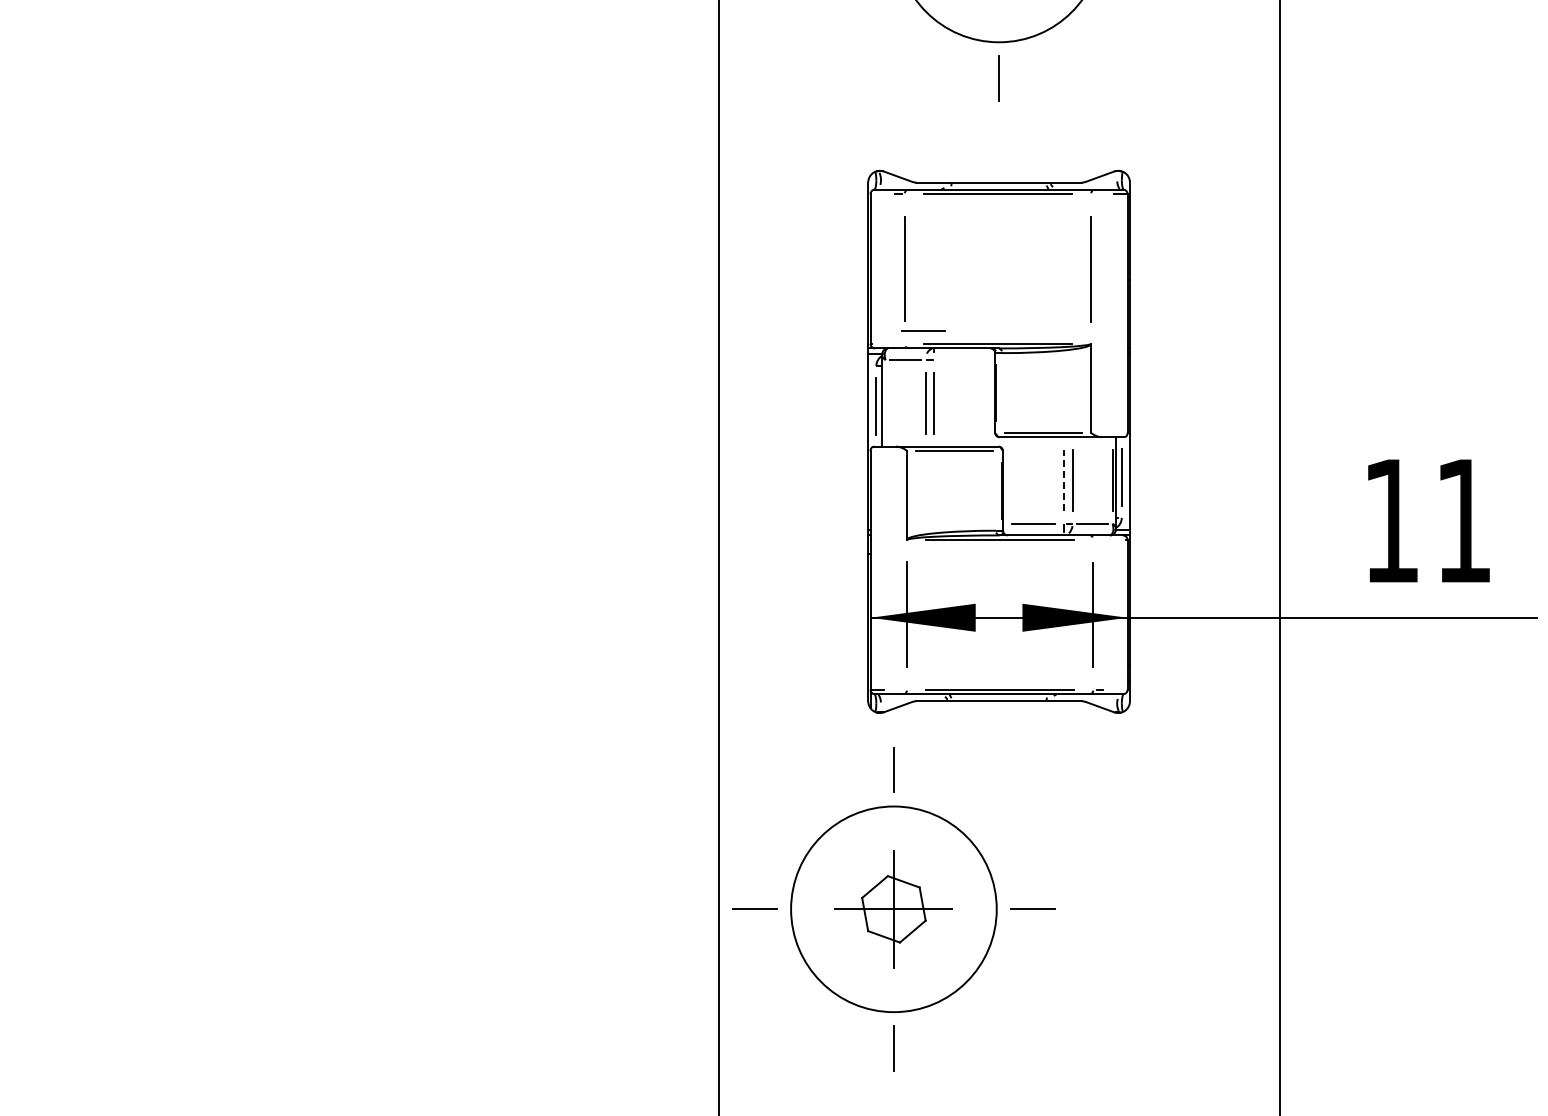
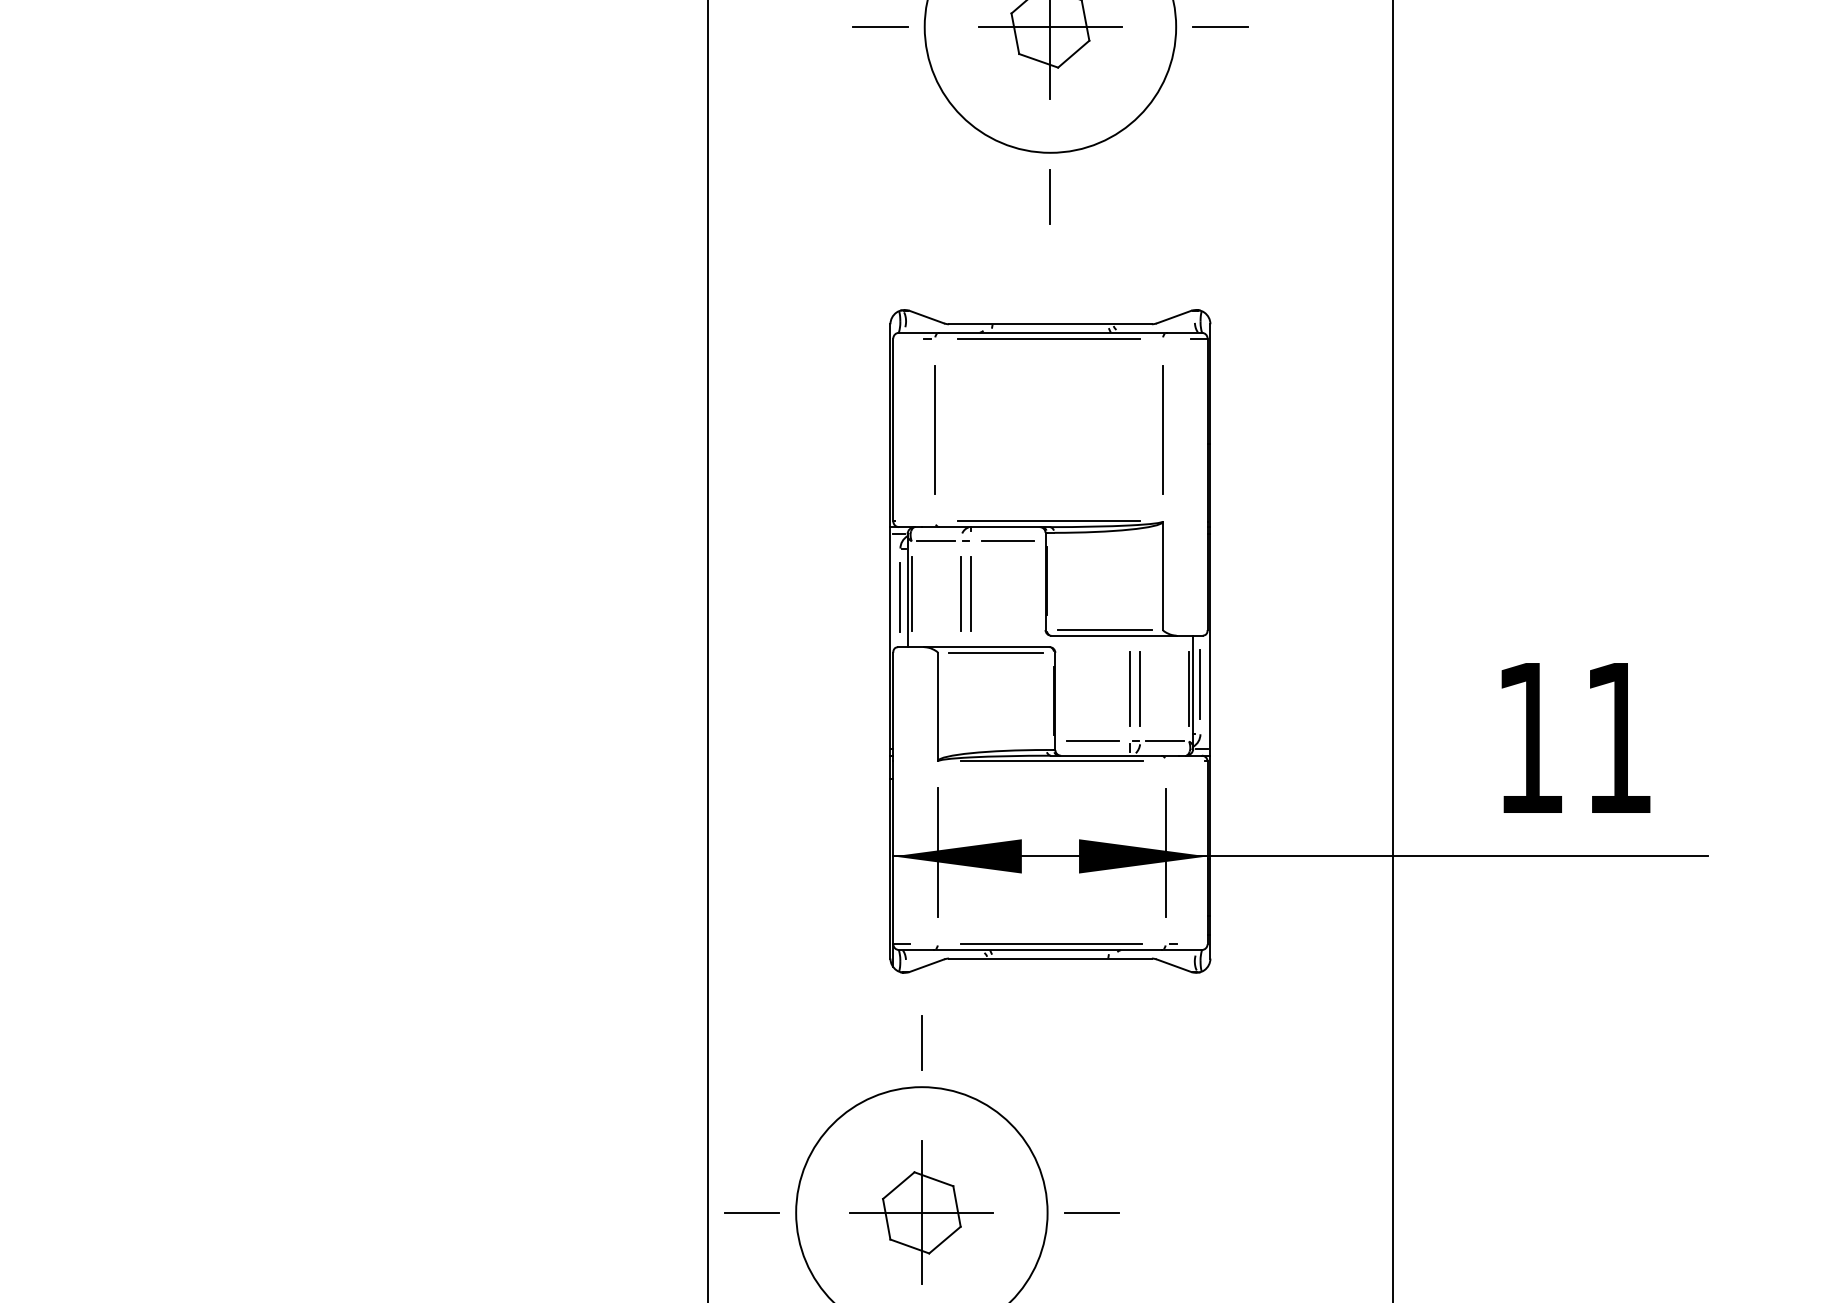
line: (923, 330) -> (1008, 540), moved
line: (885, 403) -> (911, 594), added
line: (1064, 479) -> (1130, 687), dashed -> solid

